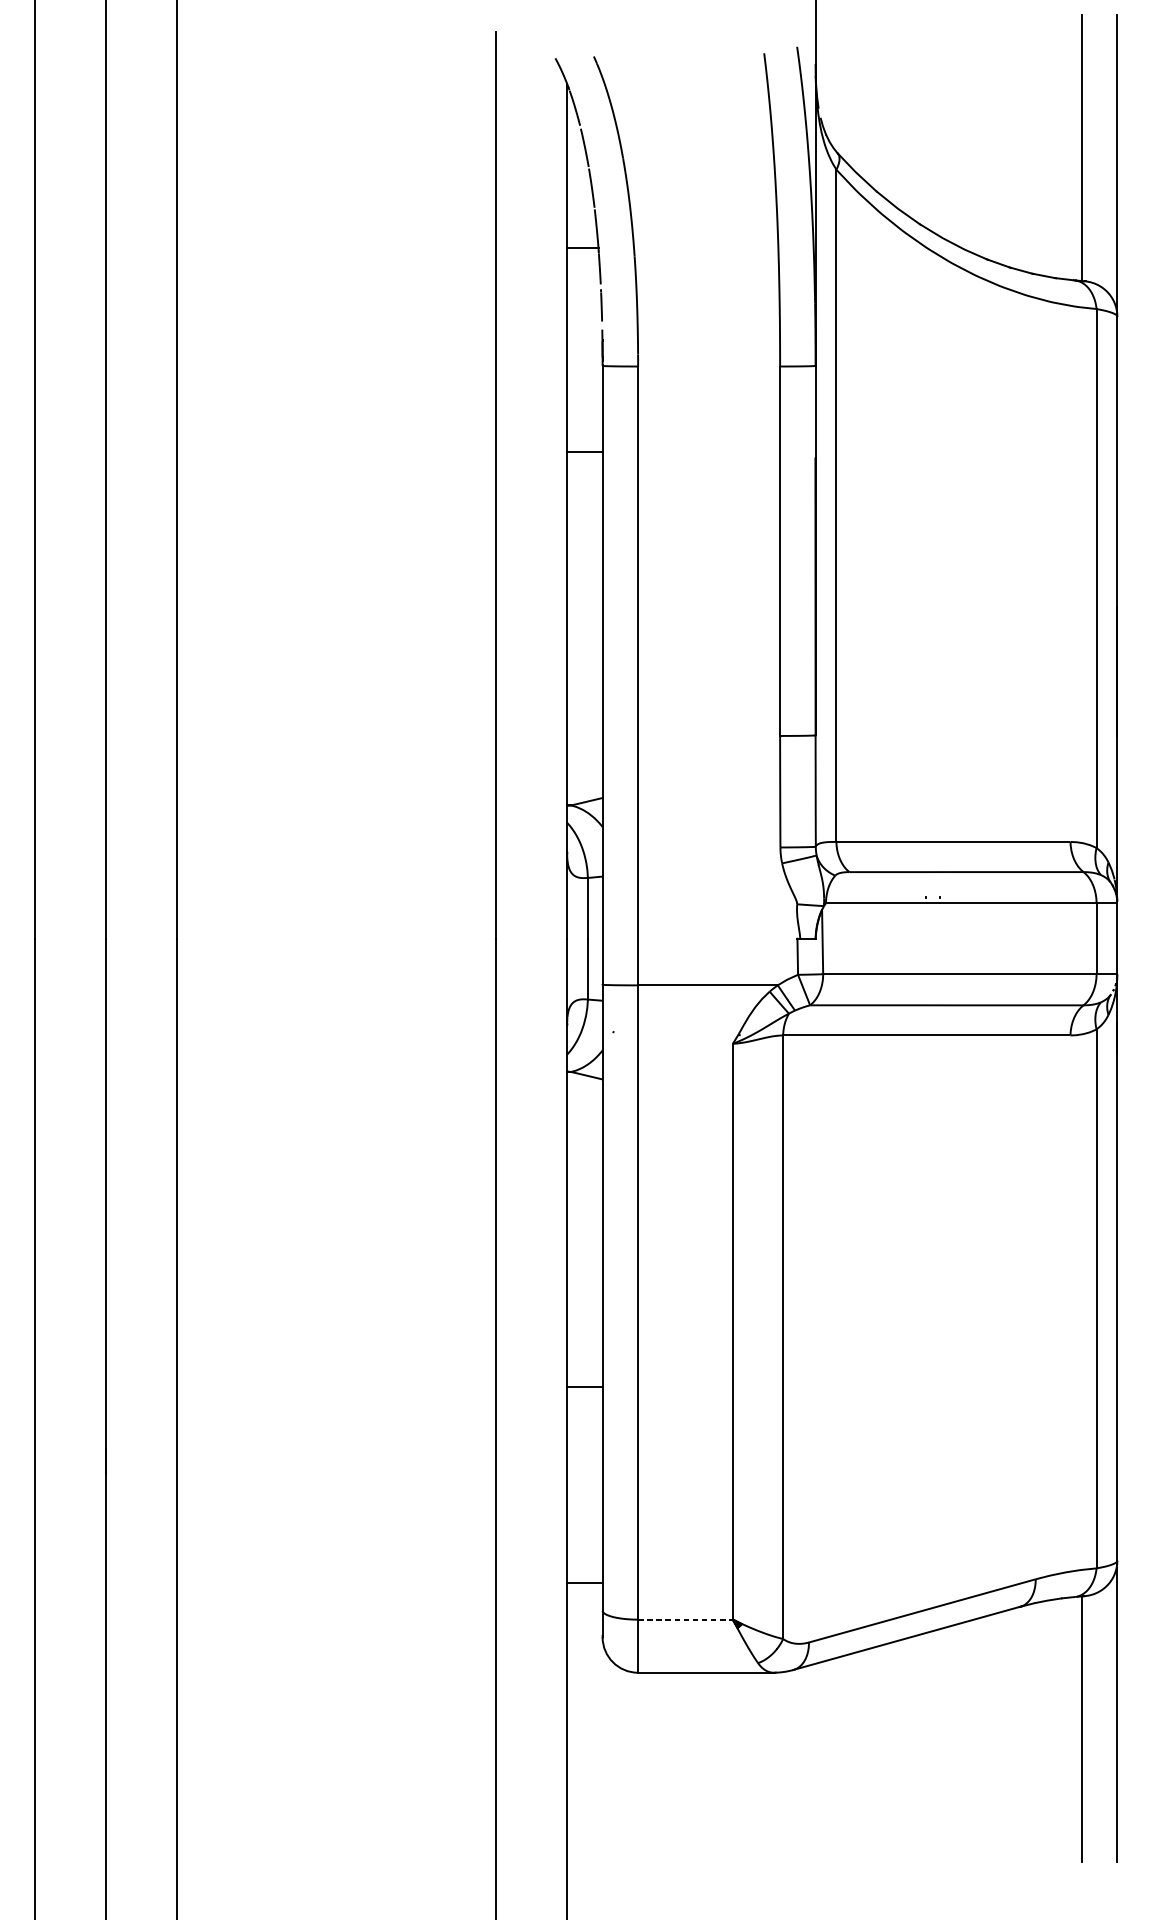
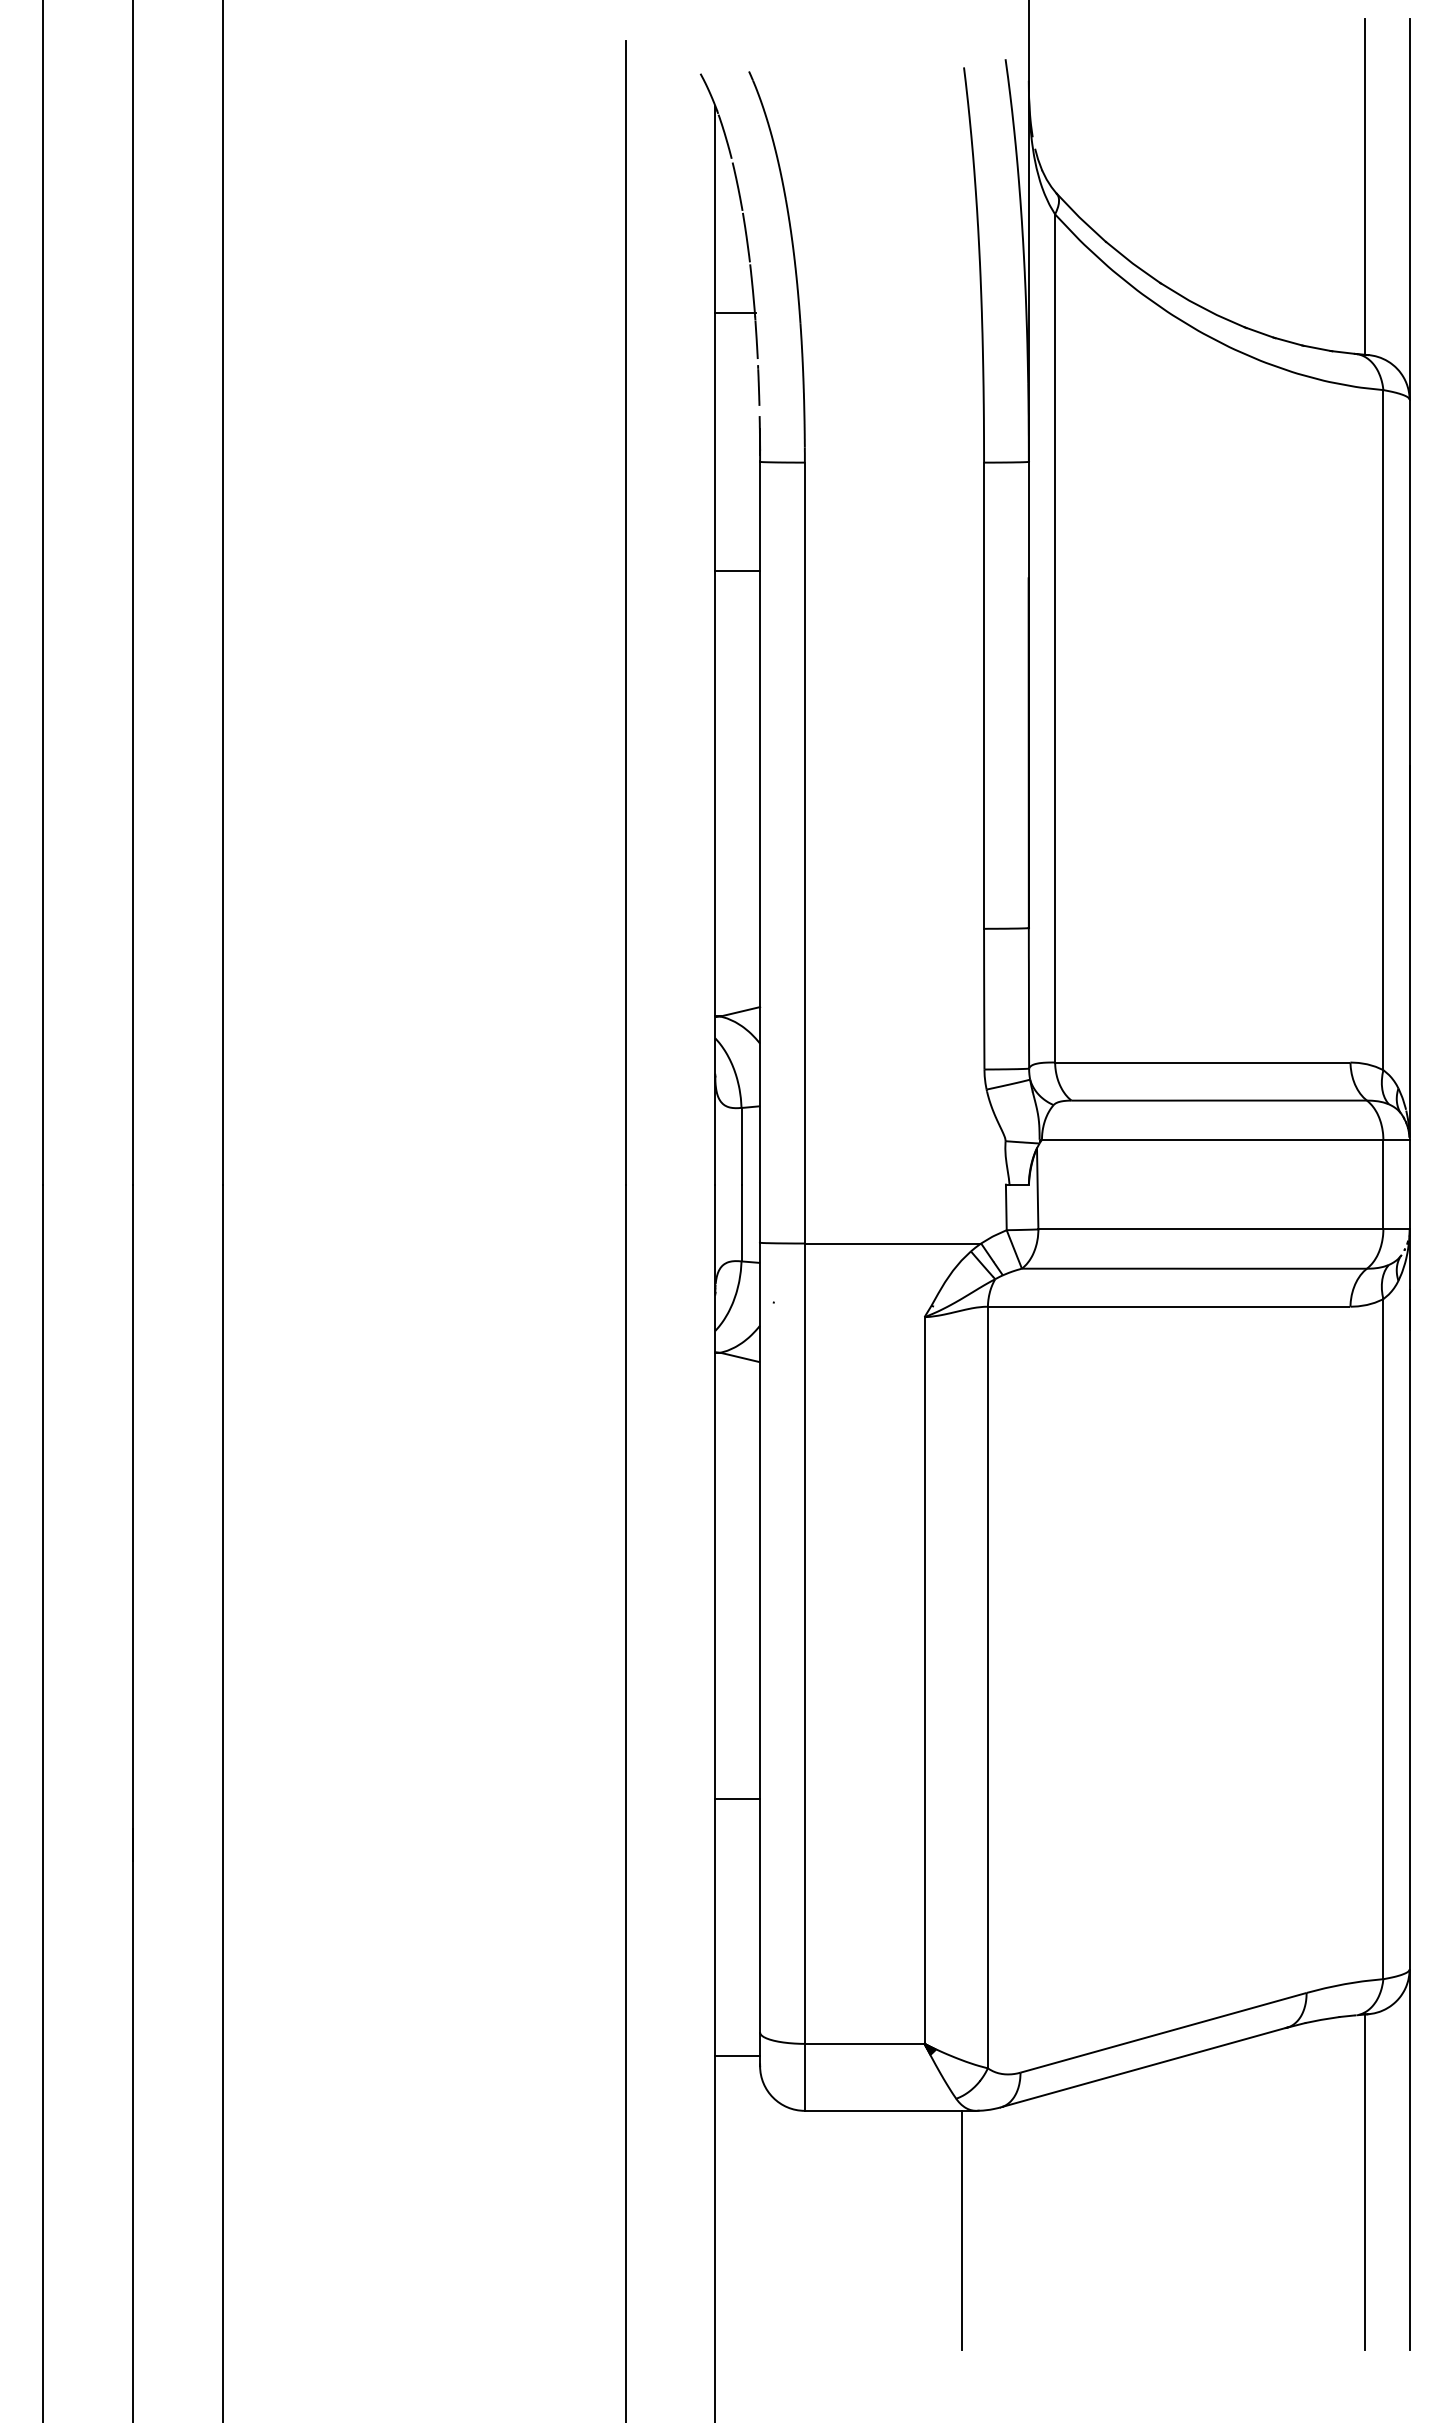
line: (584, 1386) -> (737, 1798), moved
line: (584, 1583) -> (737, 2056), moved
line: (685, 1619) -> (864, 2043), dashed -> solid
line: (762, 1767) -> (961, 2230), added

